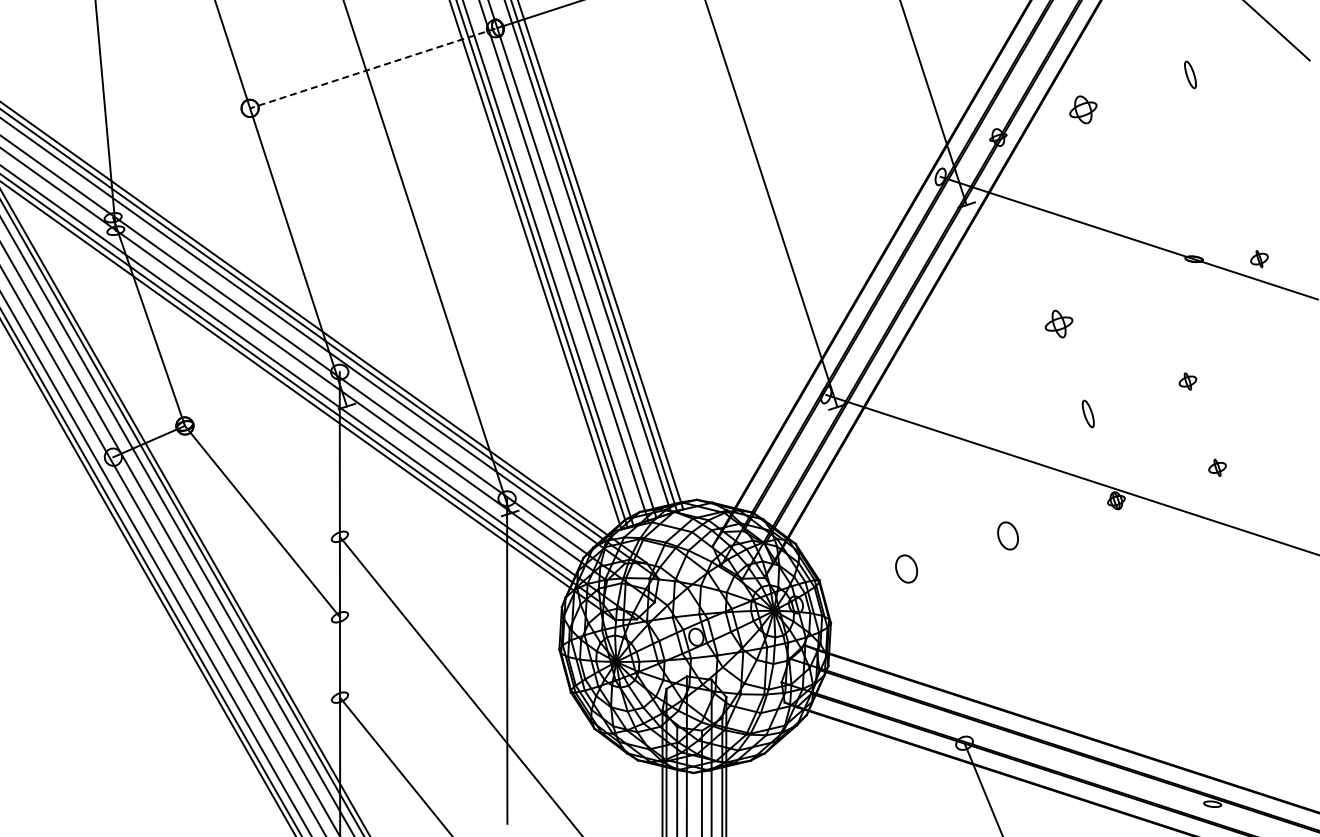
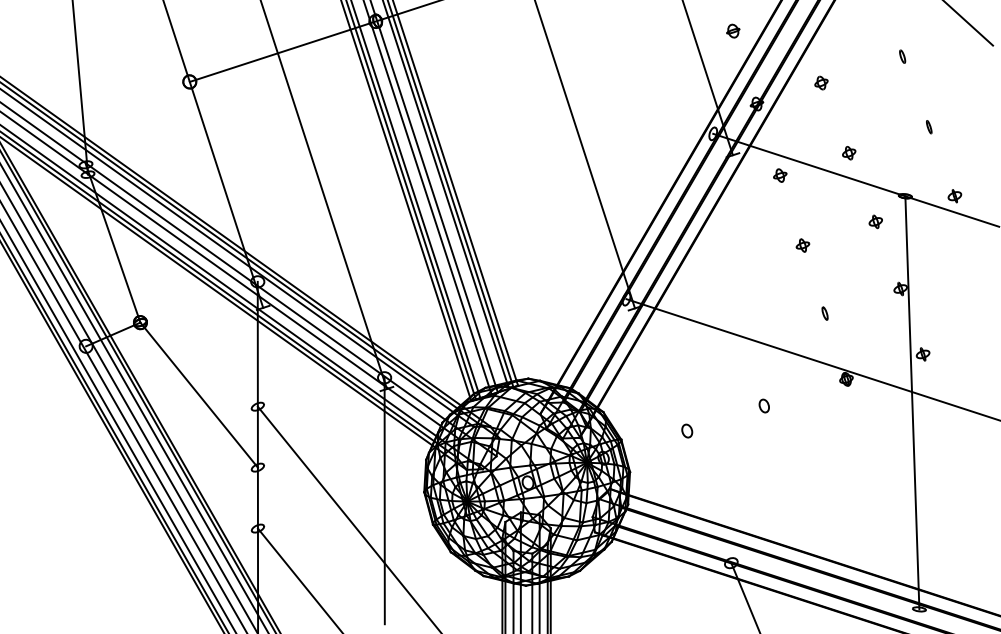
part: (967, 41) -> (733, 31), added
line: (372, 68) -> (282, 51), dashed -> solid
part: (1190, 75) -> (902, 57), size x0.62
part: (1083, 109) -> (821, 82), size x0.62
part: (1225, 168) -> (929, 127), added
part: (1119, 202) -> (848, 153), added
part: (1028, 231) -> (779, 175), added
part: (1155, 292) -> (876, 221), added
part: (1058, 324) -> (802, 245), size x0.62
part: (1087, 413) -> (824, 313), size x0.62
line: (1203, 531) -> (912, 402), added
part: (1007, 535) -> (763, 405), size x0.62
part: (905, 568) -> (686, 430), size x0.62

